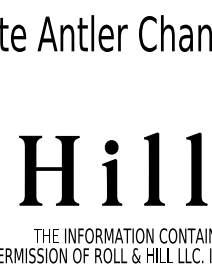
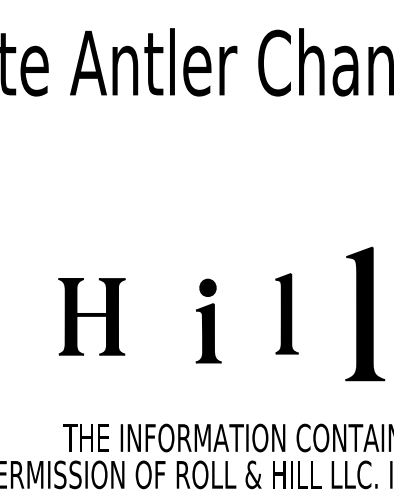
part: (154, 168) -> (287, 312), size x0.6
part: (49, 170) -> (92, 316), size x0.6
part: (112, 172) -> (209, 320), size x0.7

